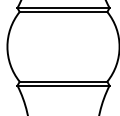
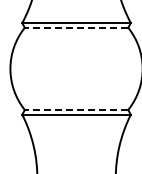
line: (63, 11) -> (76, 27), solid -> dashed
line: (63, 82) -> (76, 110), solid -> dashed

